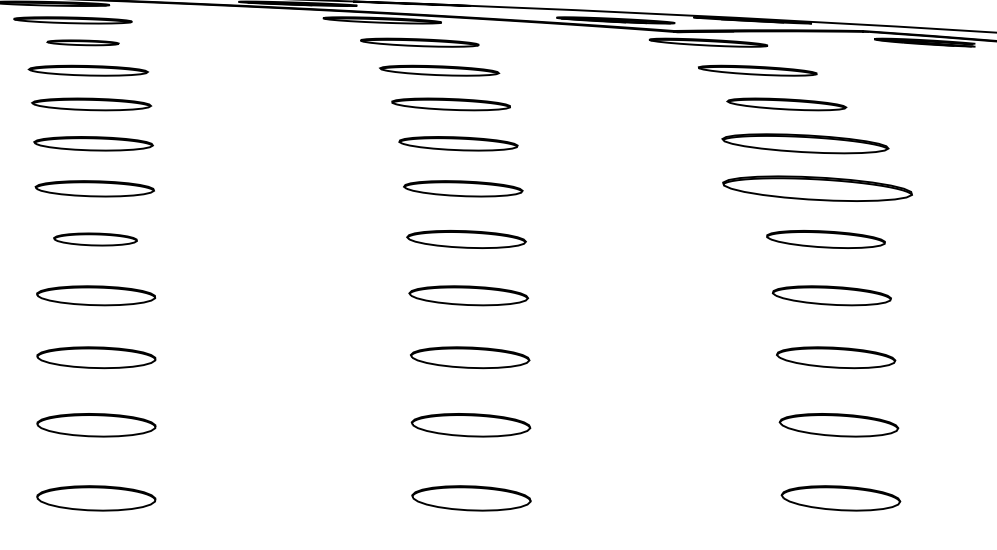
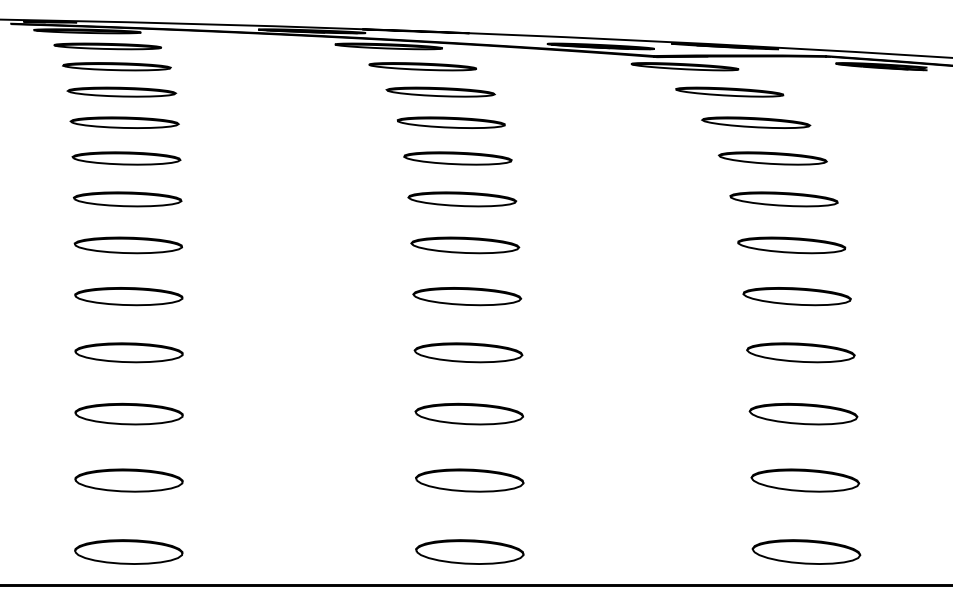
part: (82, 42) -> (116, 66), size x1.67
part: (804, 143) -> (772, 158), size x0.71
part: (816, 188) -> (783, 199), size x0.62
part: (94, 239) -> (127, 245), size x1.43

